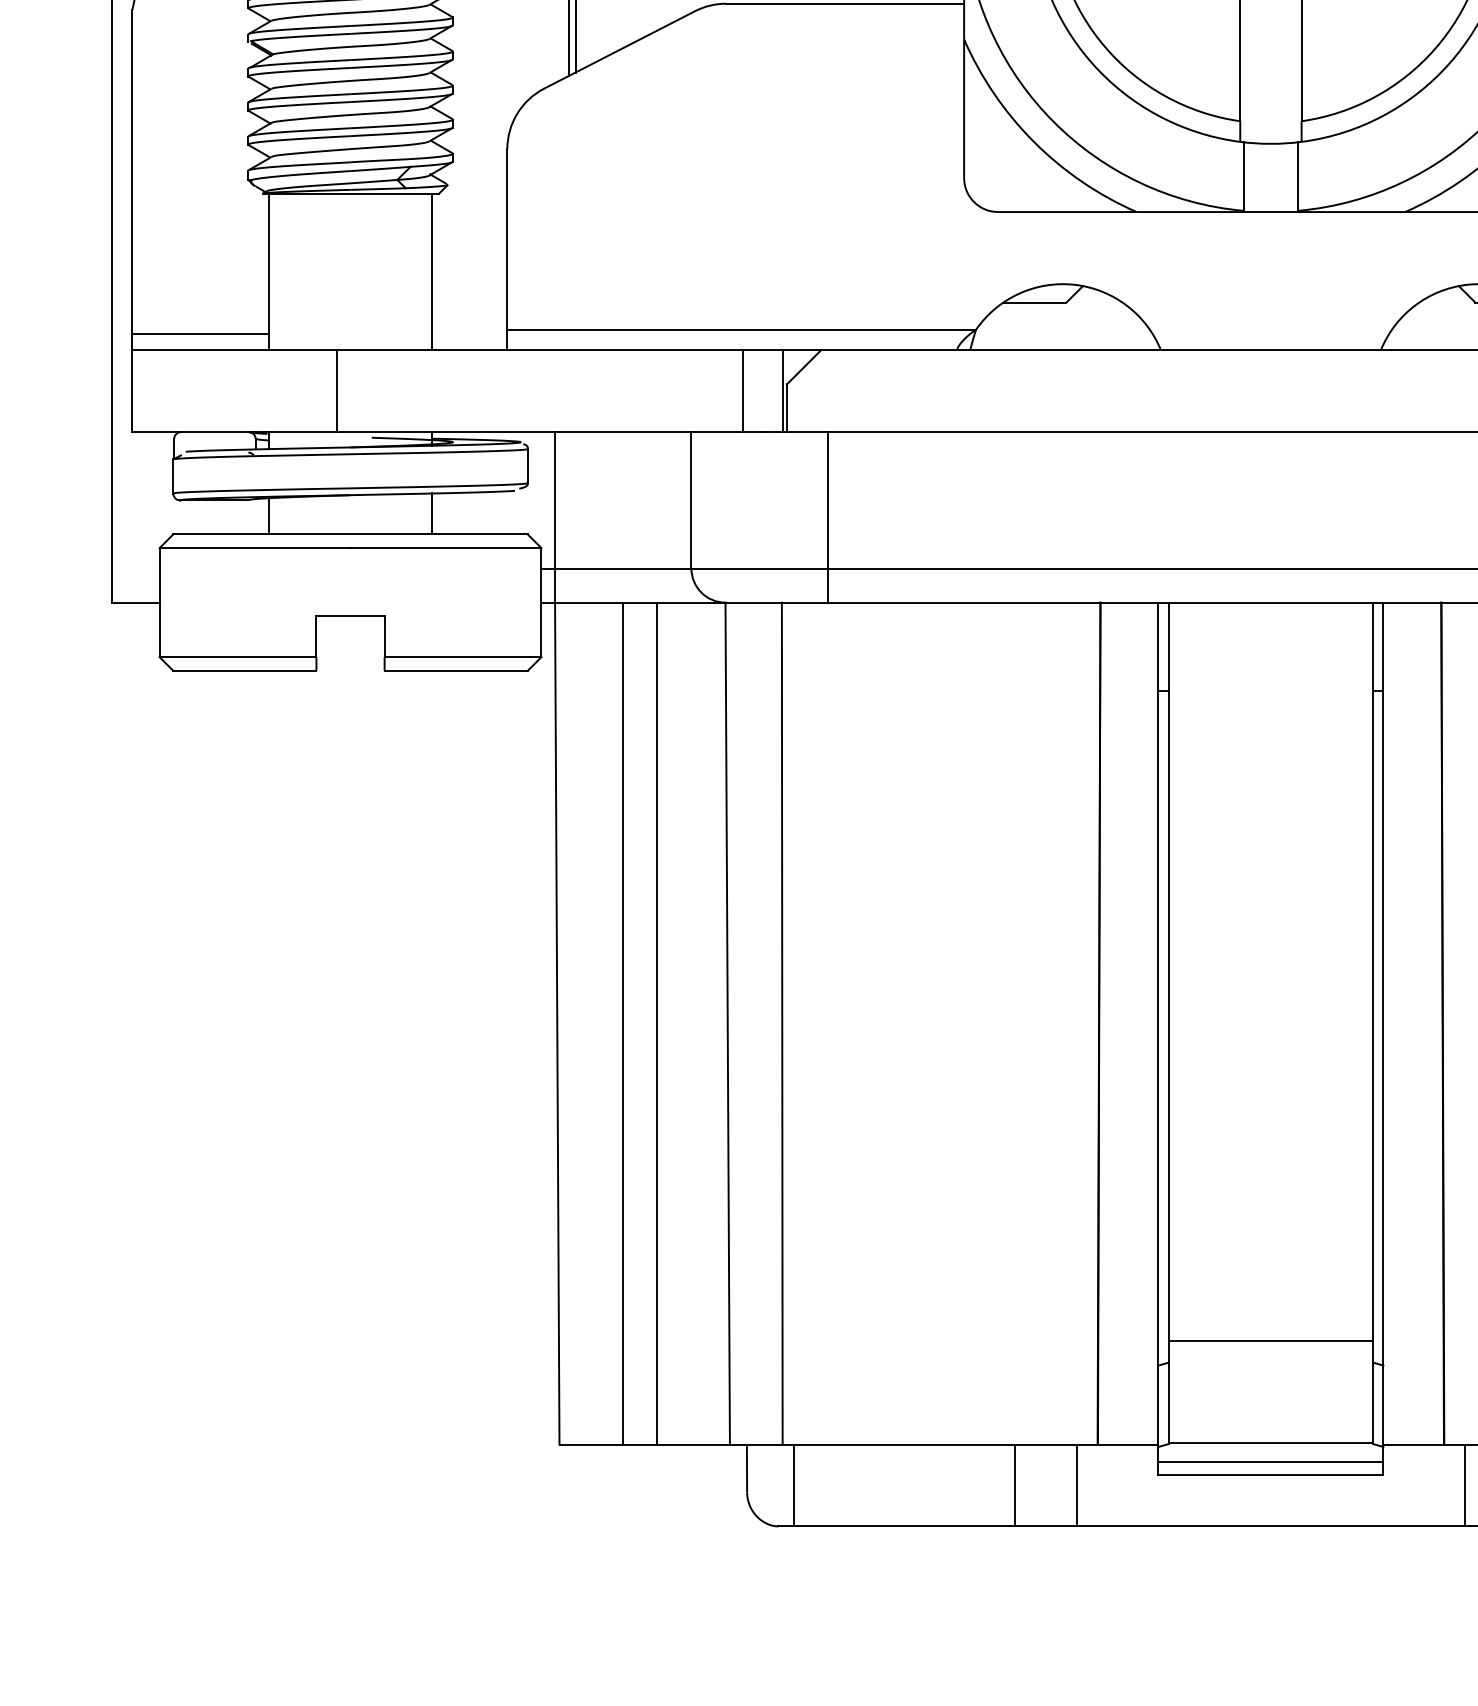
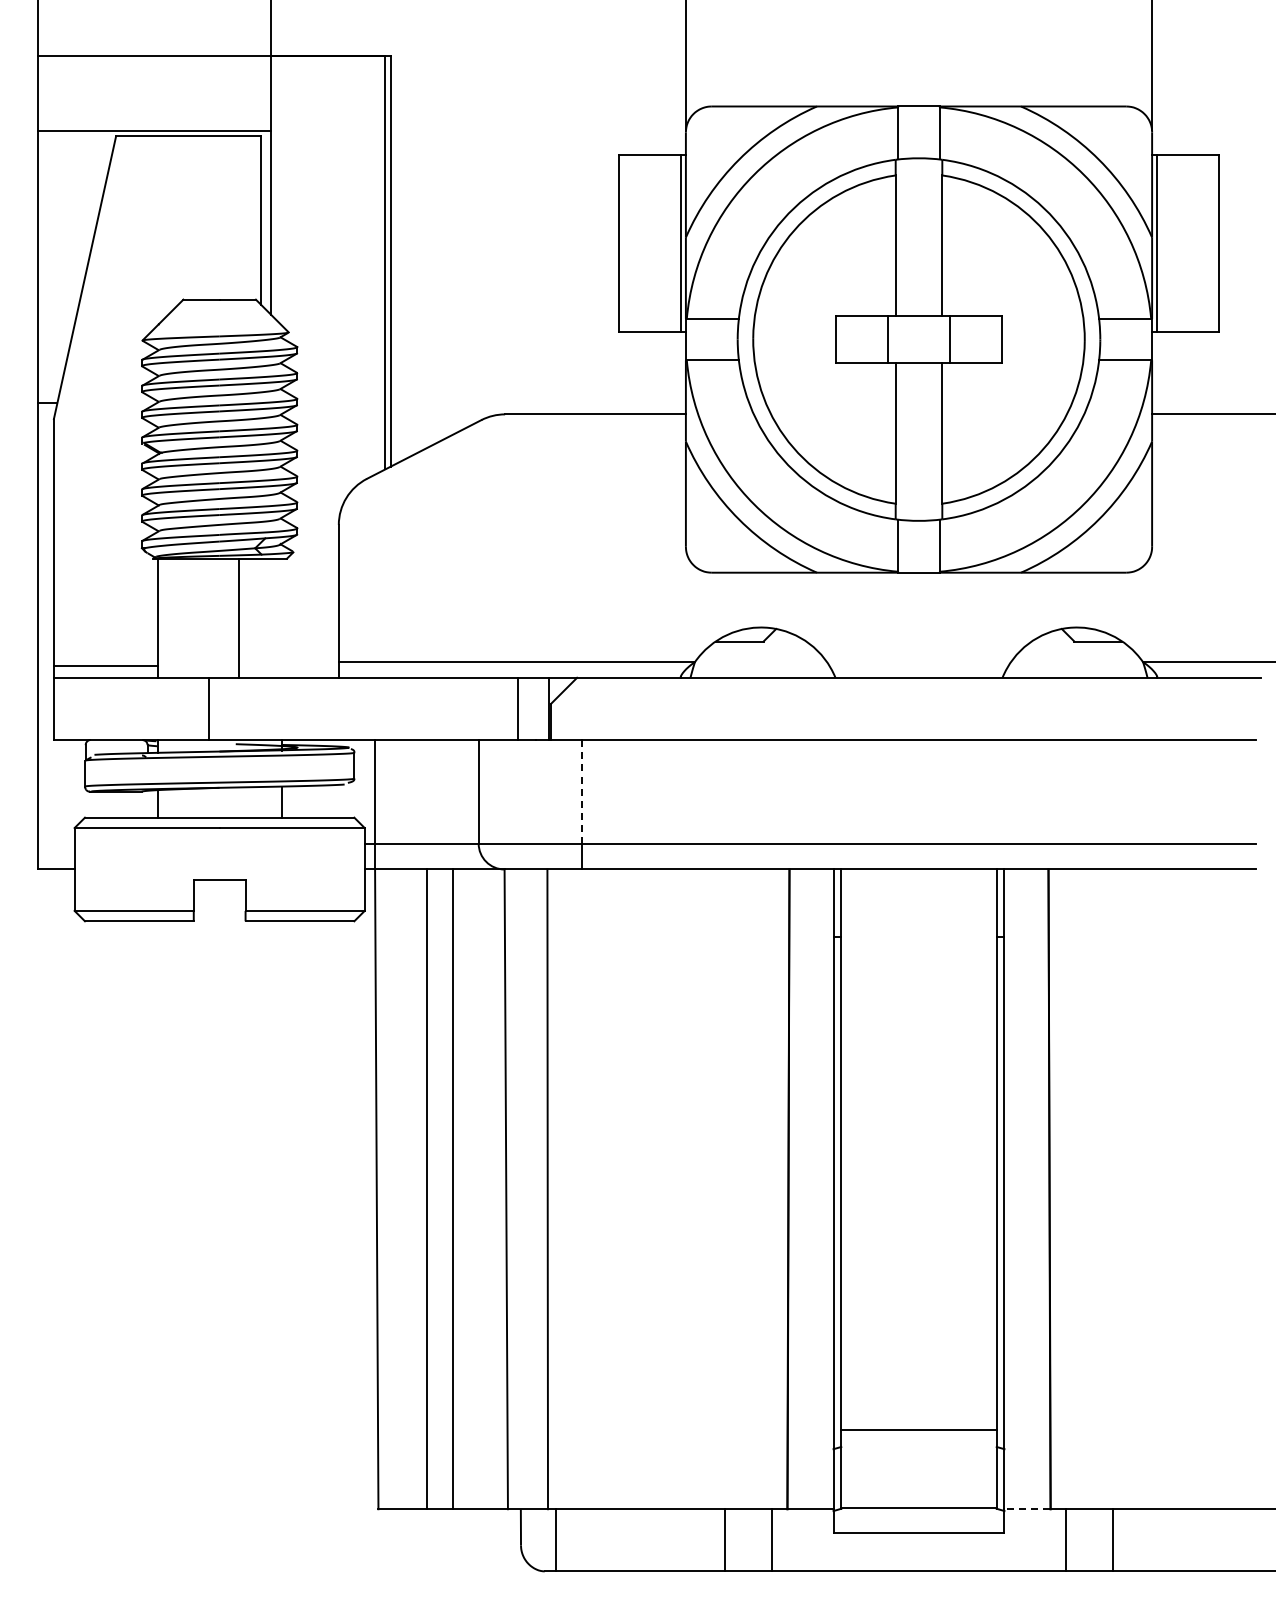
line: (431, 271) -> (238, 617), moved
line: (828, 500) -> (582, 791), solid -> dashed
line: (1412, 1444) -> (1026, 1509), solid -> dashed
line: (1270, 1462) -> (918, 1522), removed

